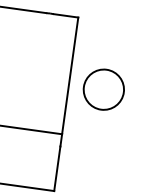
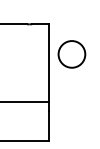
circle: (103, 89) -> (71, 54), moved

